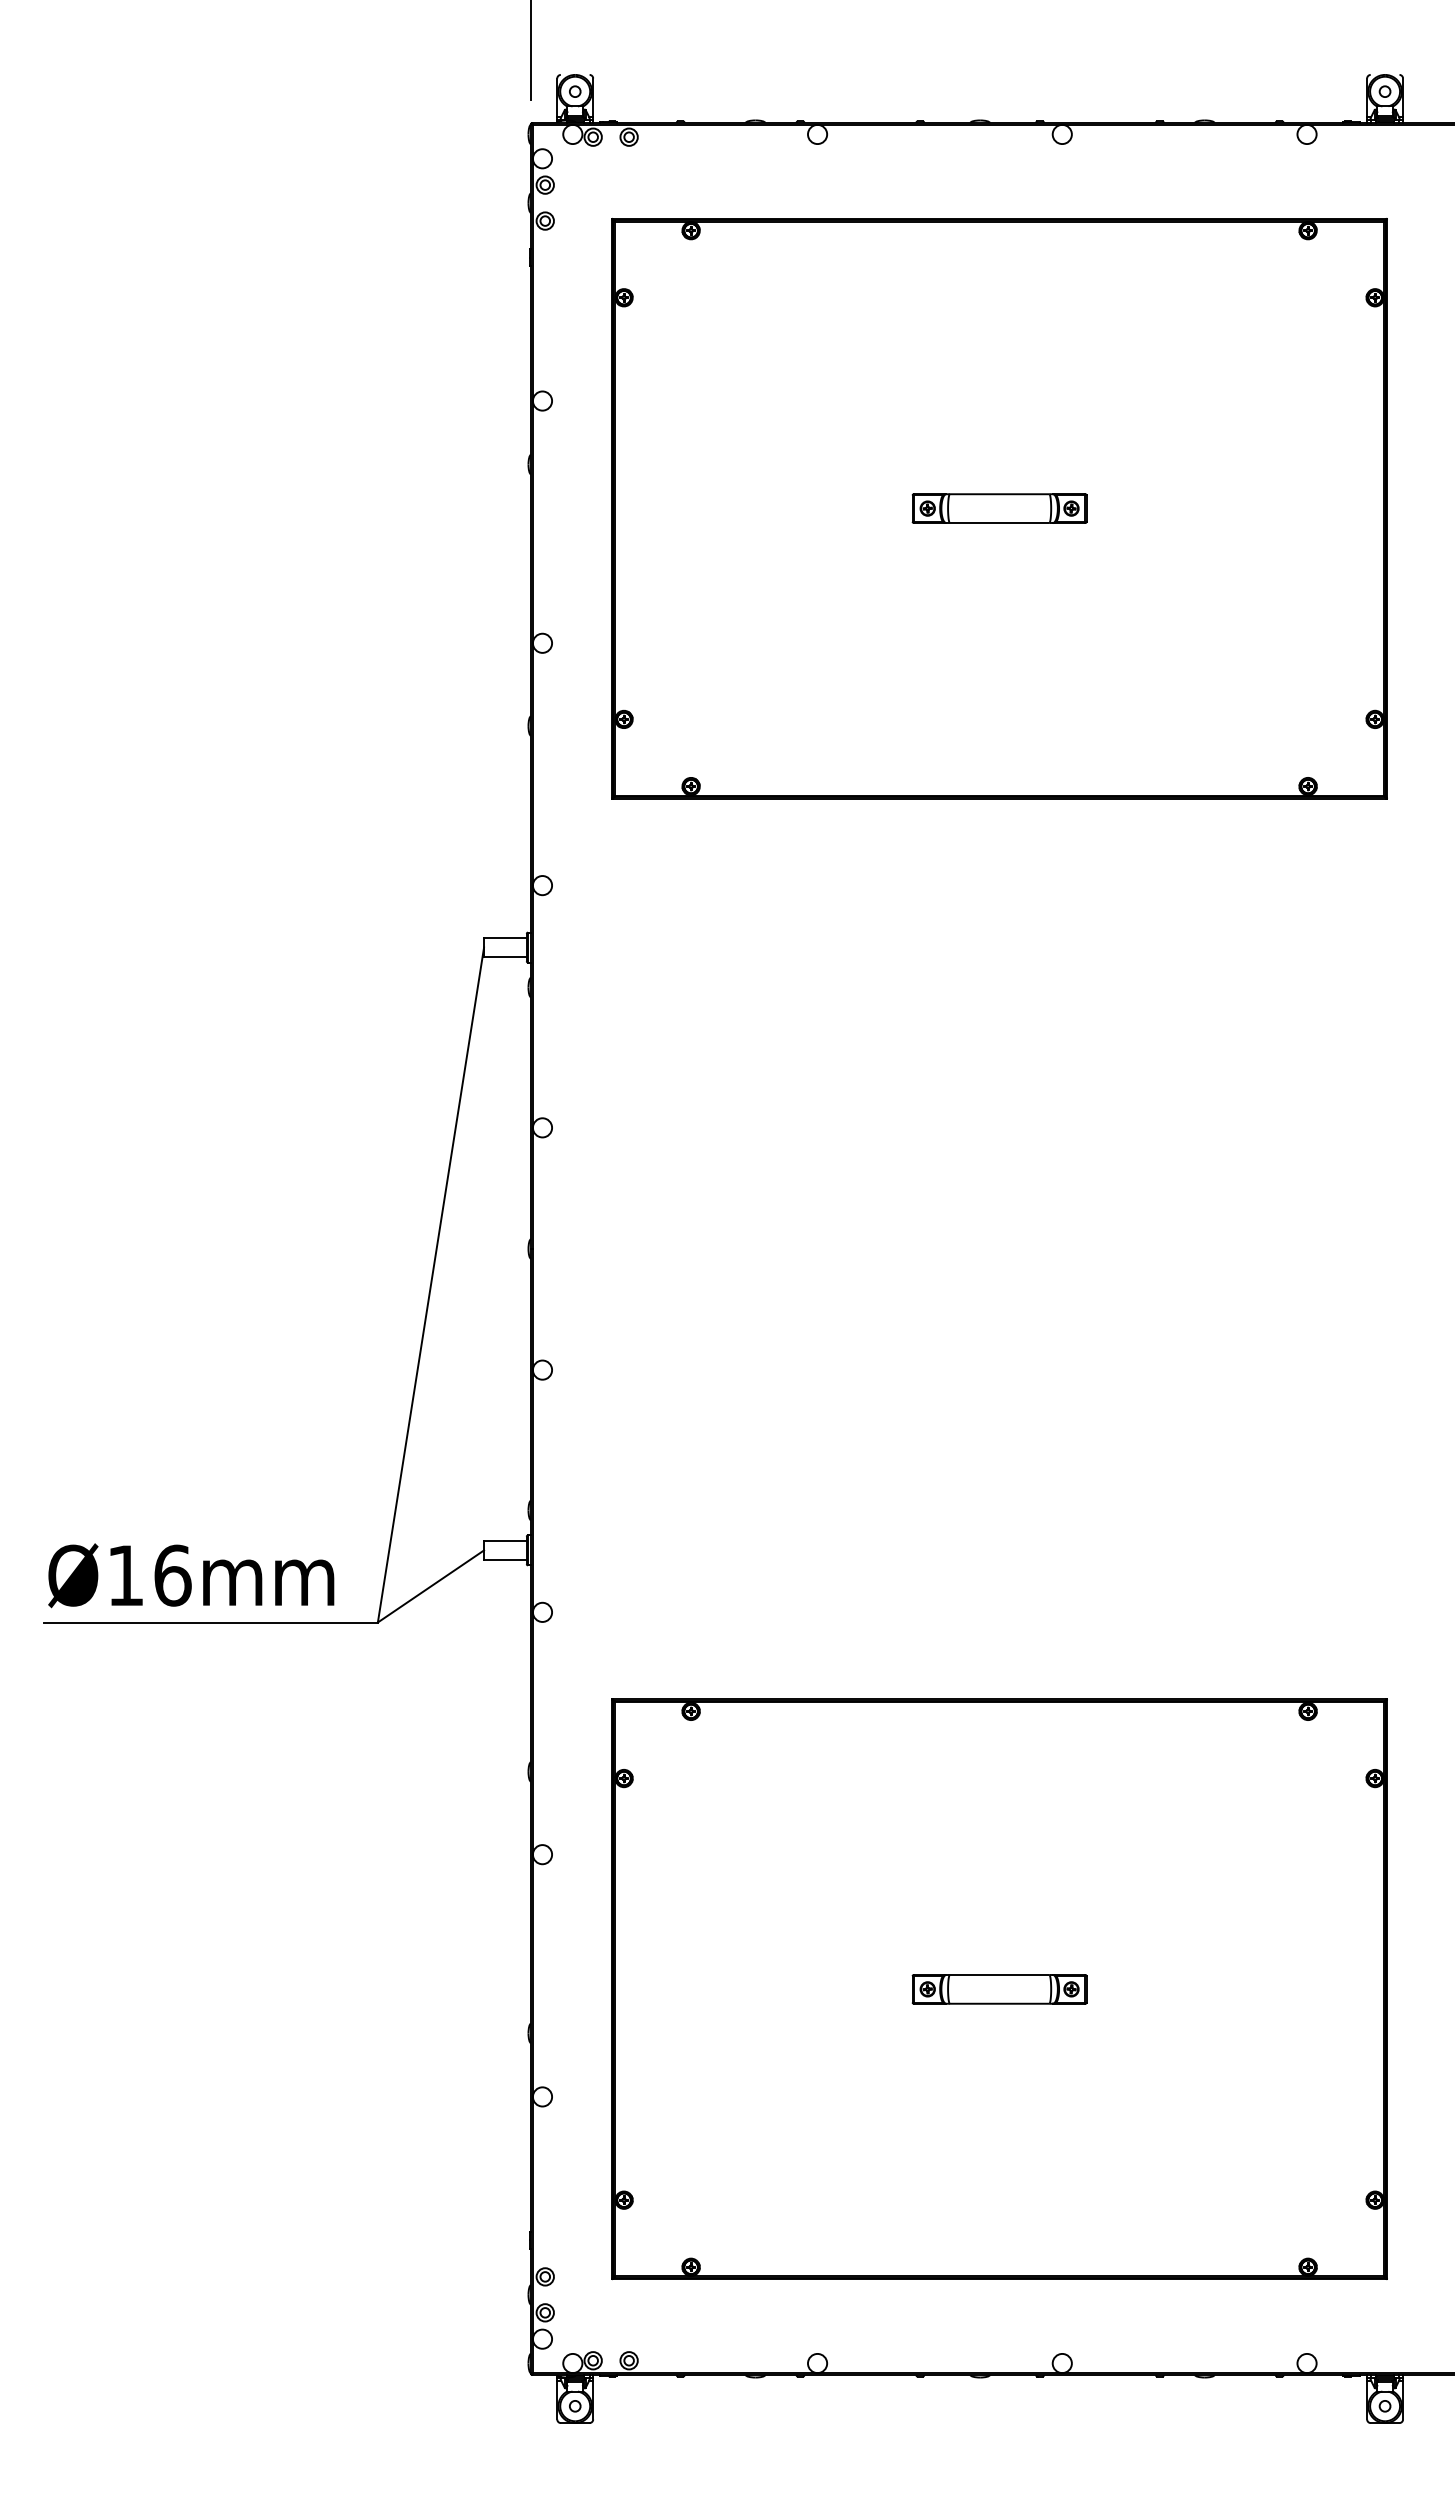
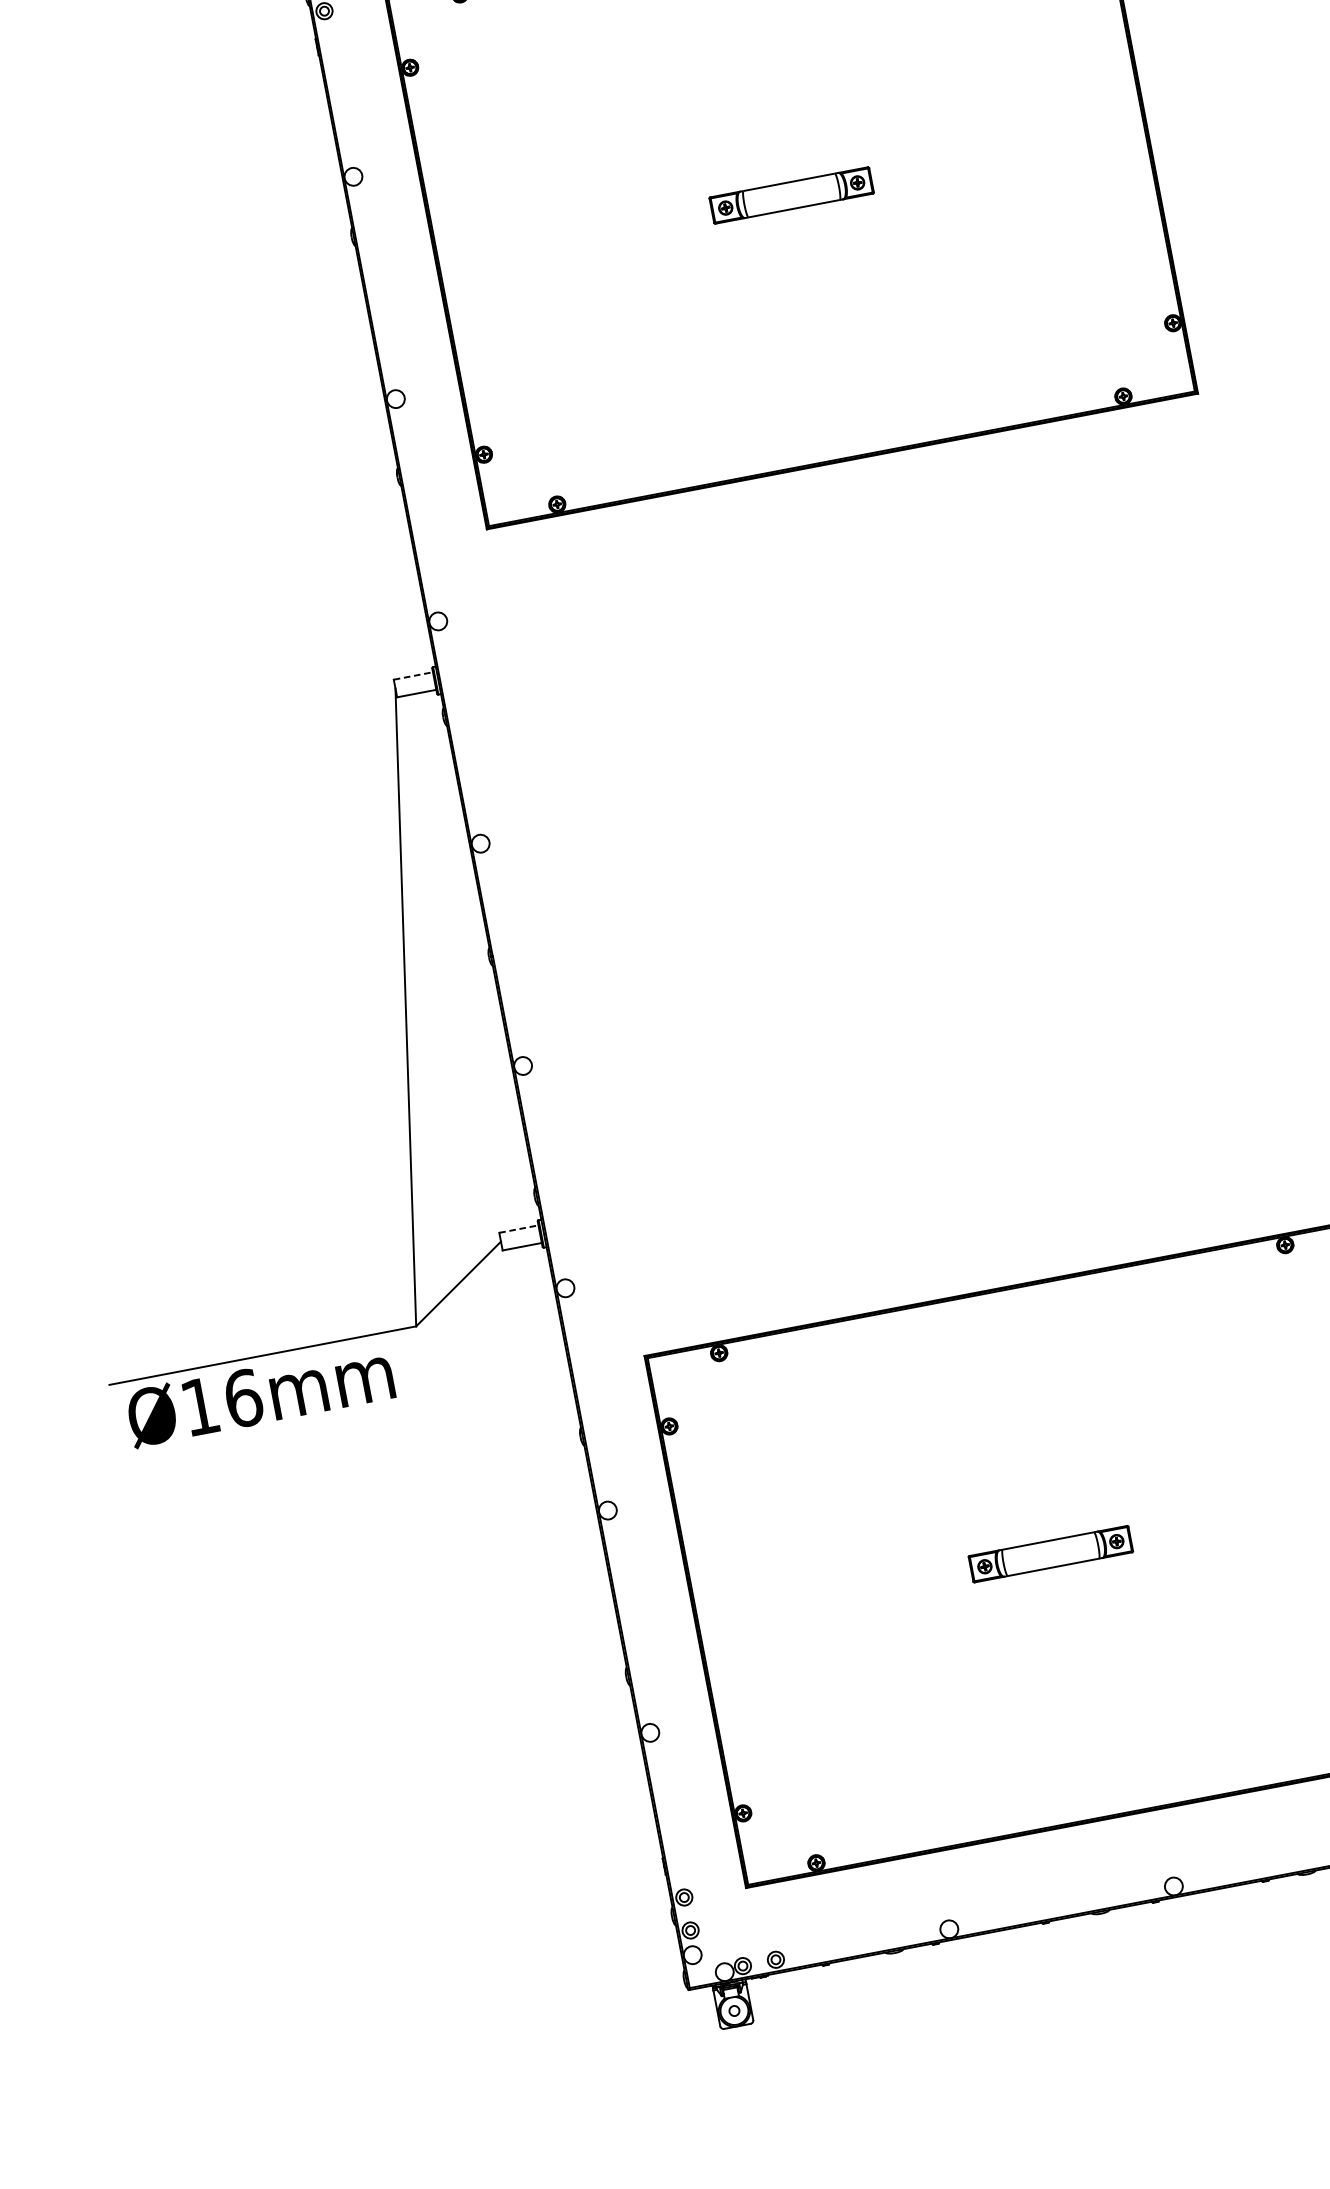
line: (505, 937) -> (413, 675), solid -> dashed
line: (505, 1540) -> (518, 1228), solid -> dashed
text: (191, 1575) -> (260, 1395), moved

